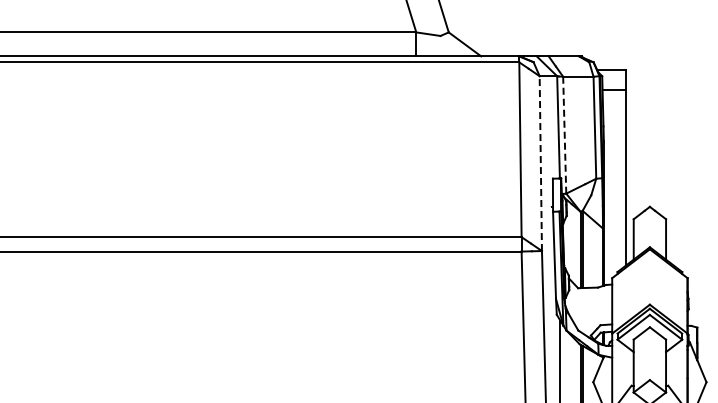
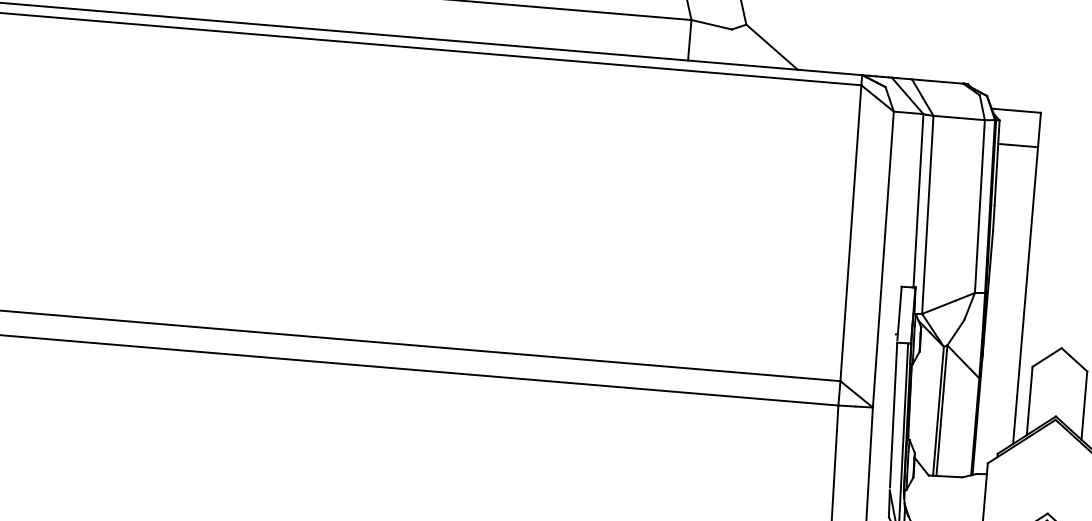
line: (564, 135) -> (927, 215), dashed -> solid
line: (540, 163) -> (882, 259), dashed -> solid

